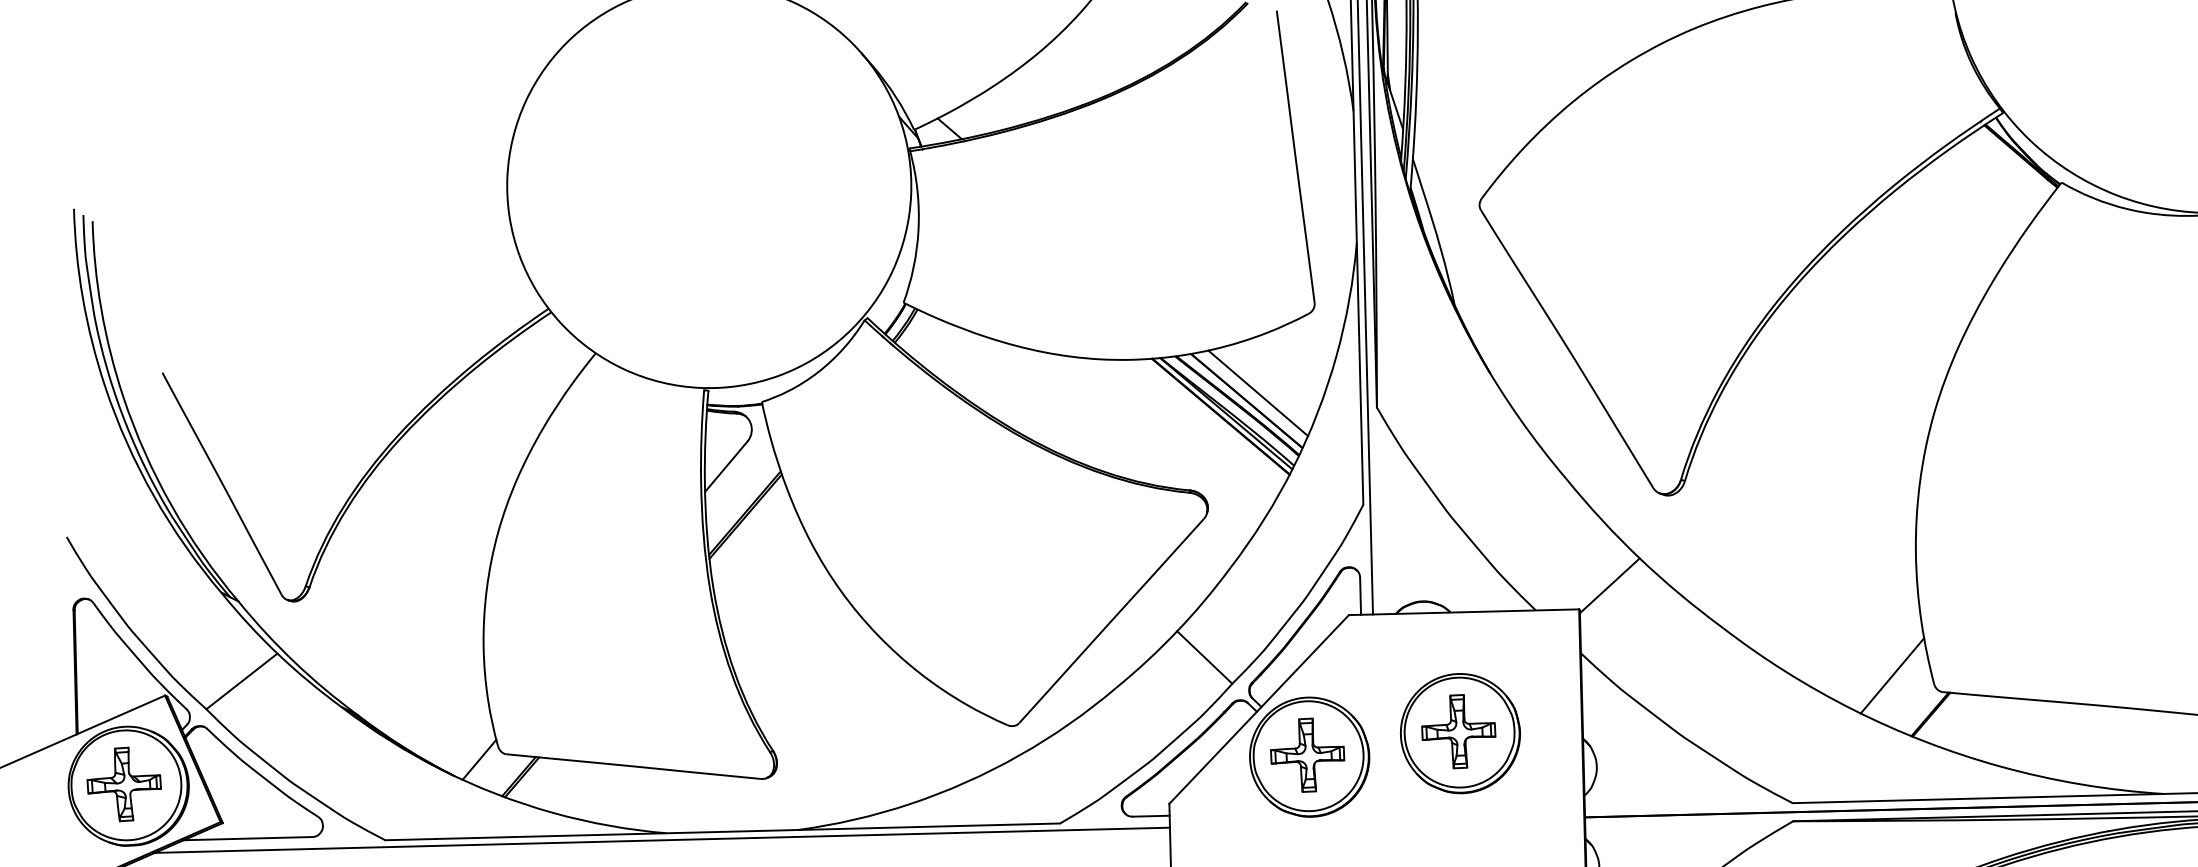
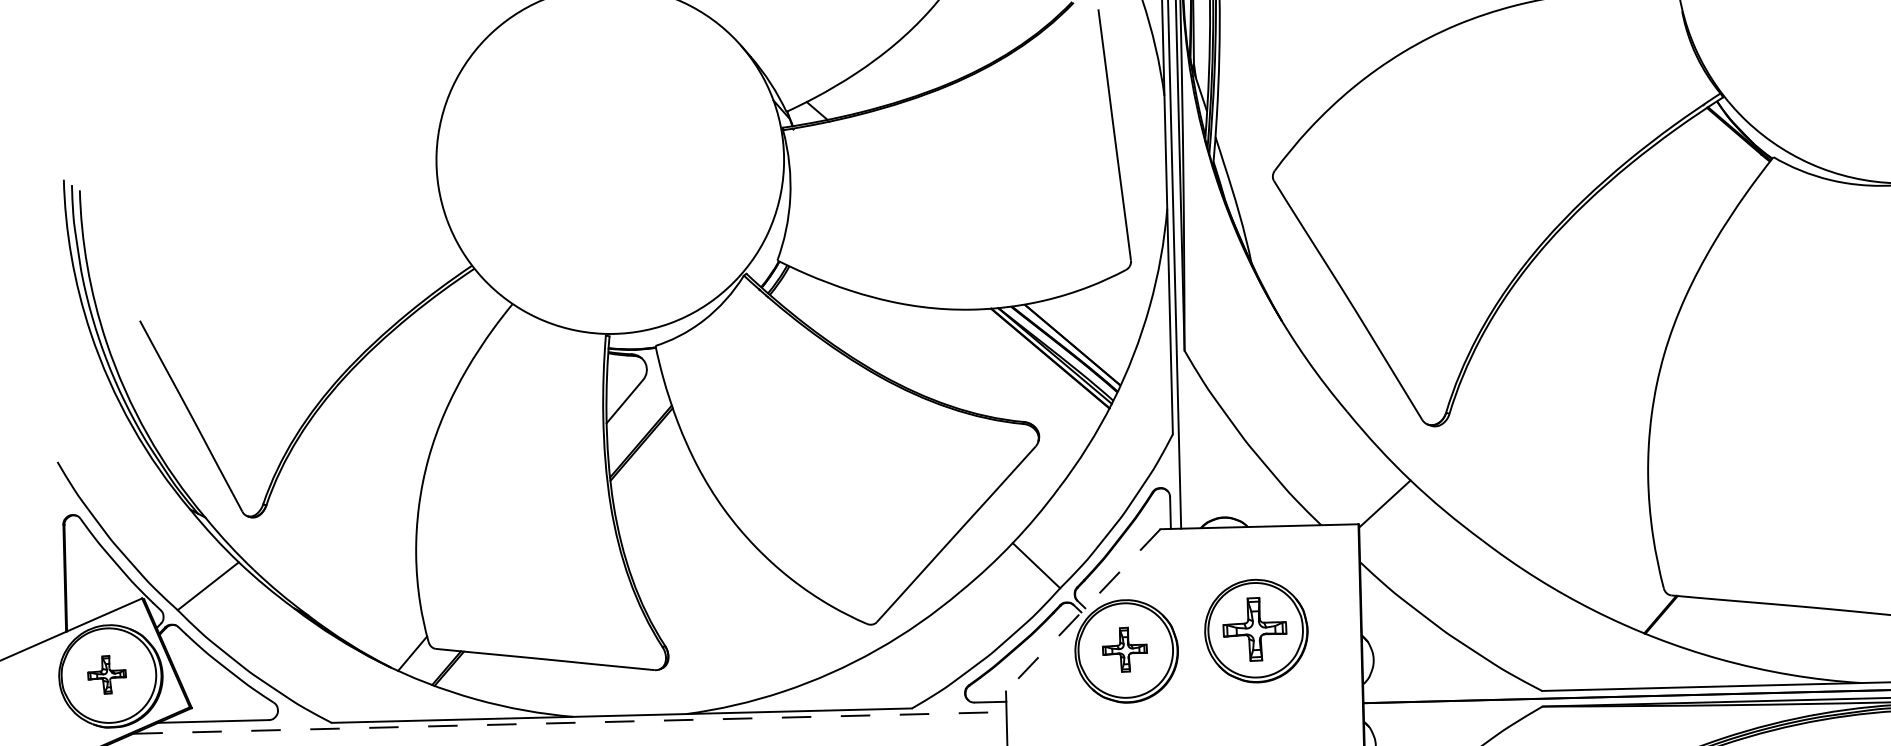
line: (1258, 393) -> (1082, 338), removed
line: (1891, 675) -> (1627, 581), removed
line: (1258, 709) -> (1082, 610), solid -> dashed
part: (1307, 754) -> (1124, 649), size x0.7
part: (123, 784) -> (106, 674), size x0.6
line: (661, 839) -> (569, 722), solid -> dashed

